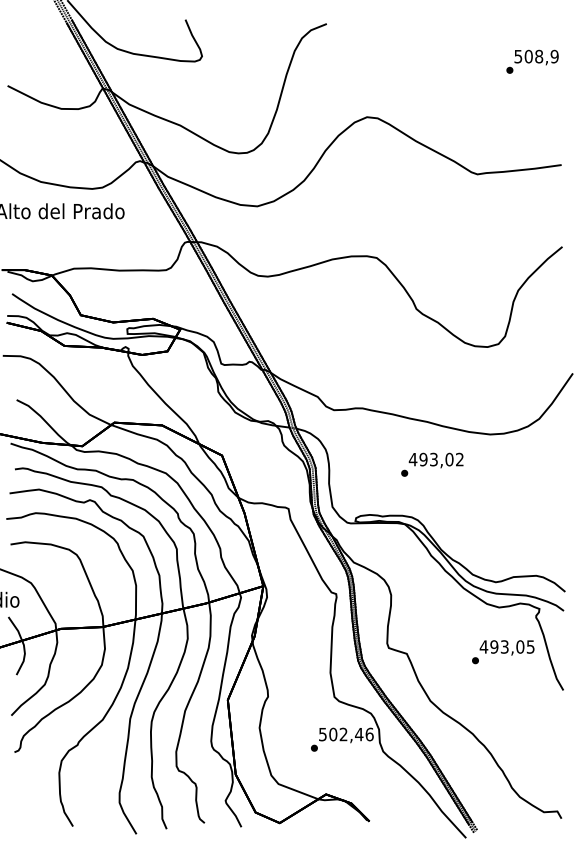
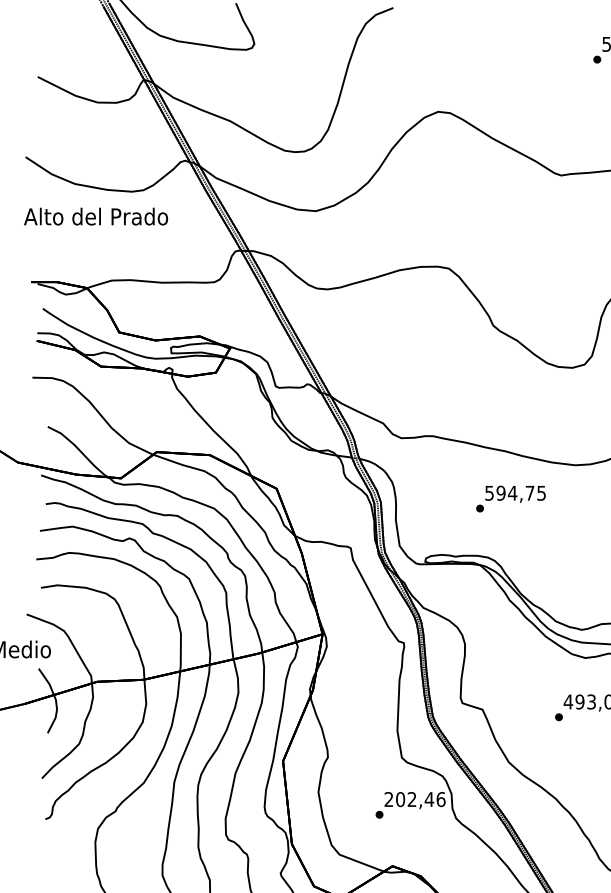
text: (435, 459) -> (514, 493), 493,02 -> 594,75
text: (322, 734) -> (388, 799), 502,46 -> 202,46

